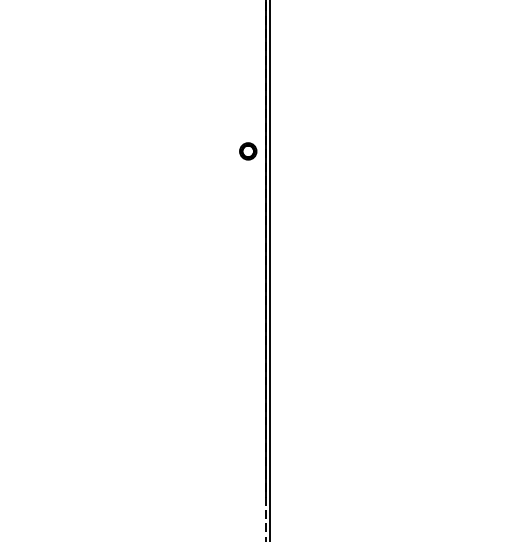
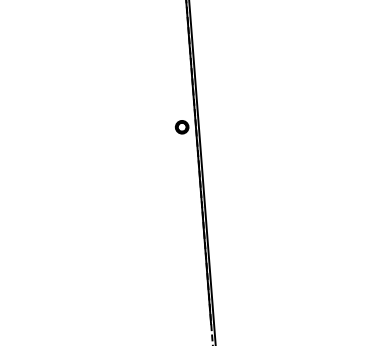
part: (248, 151) -> (182, 127), moved

